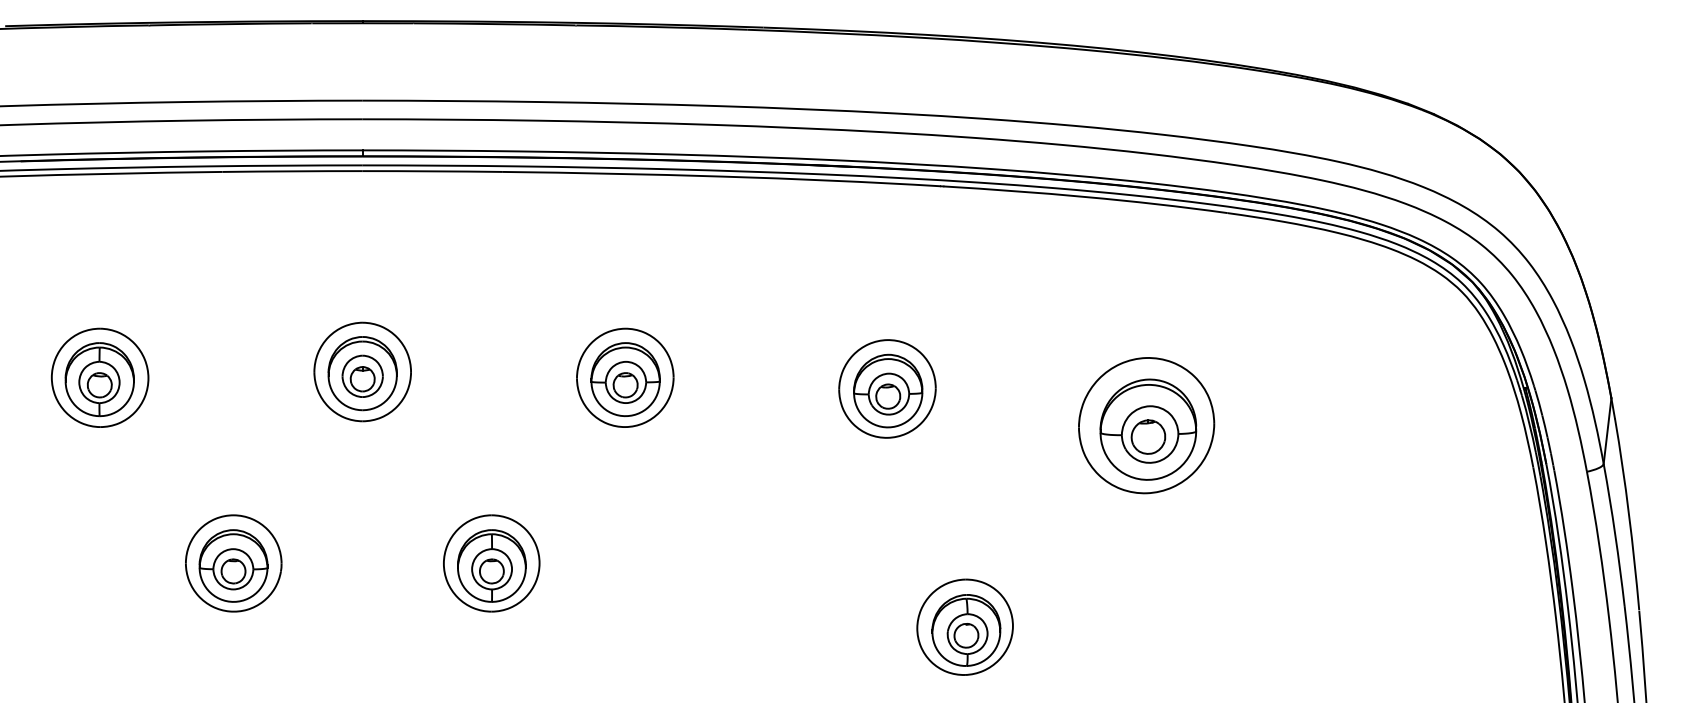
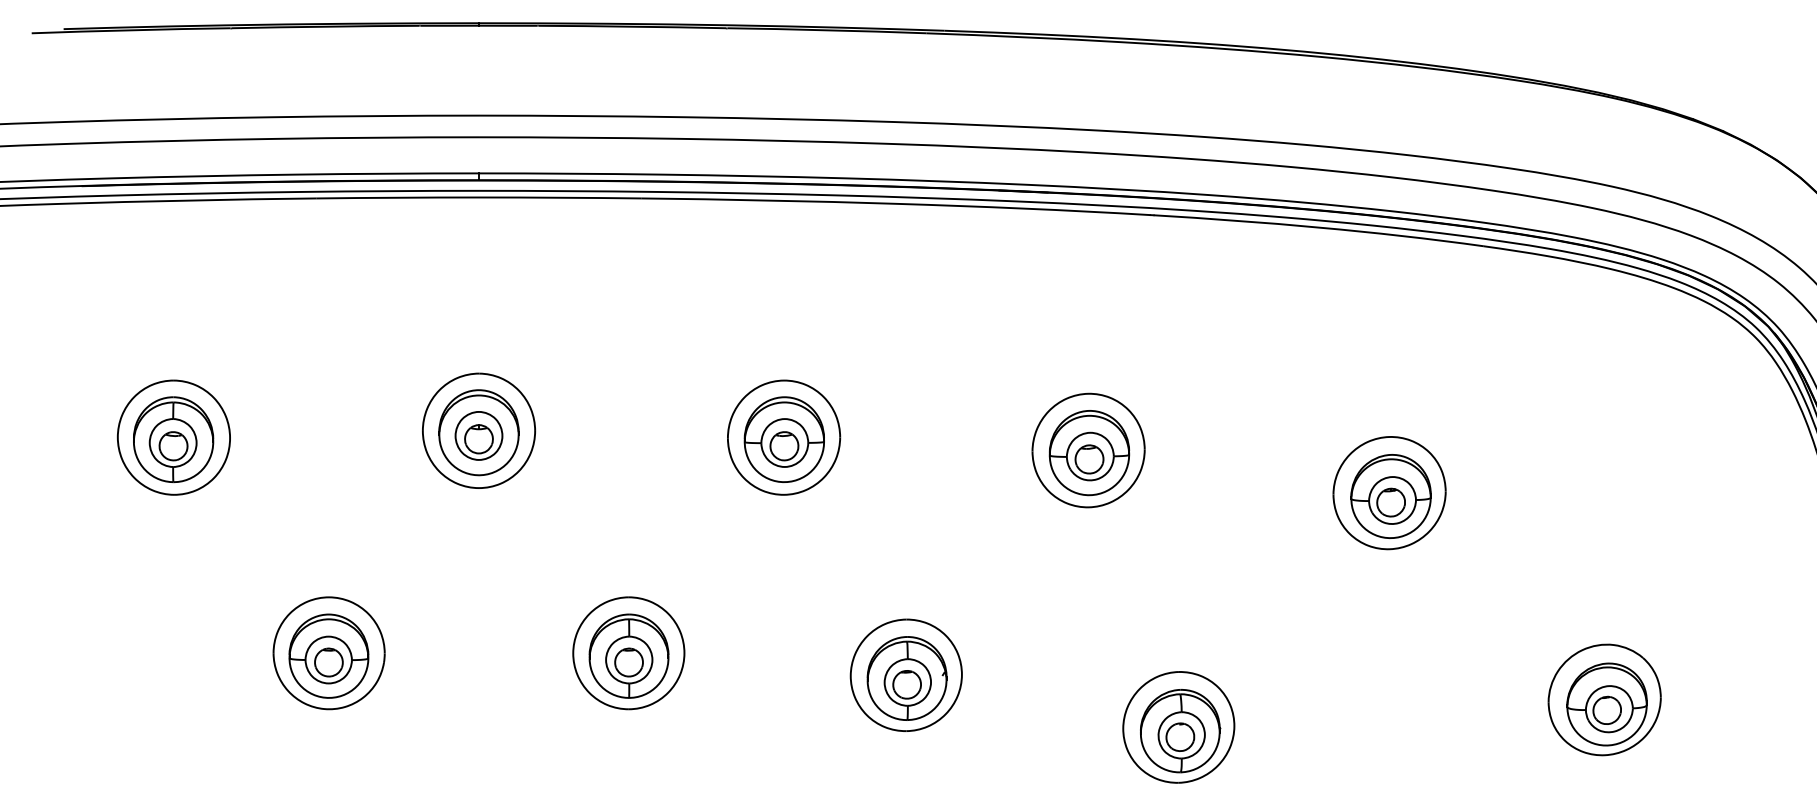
part: (1146, 425) -> (1389, 493), size x0.71
part: (730, 582) -> (906, 675), added
part: (1331, 603) -> (1604, 699), added

